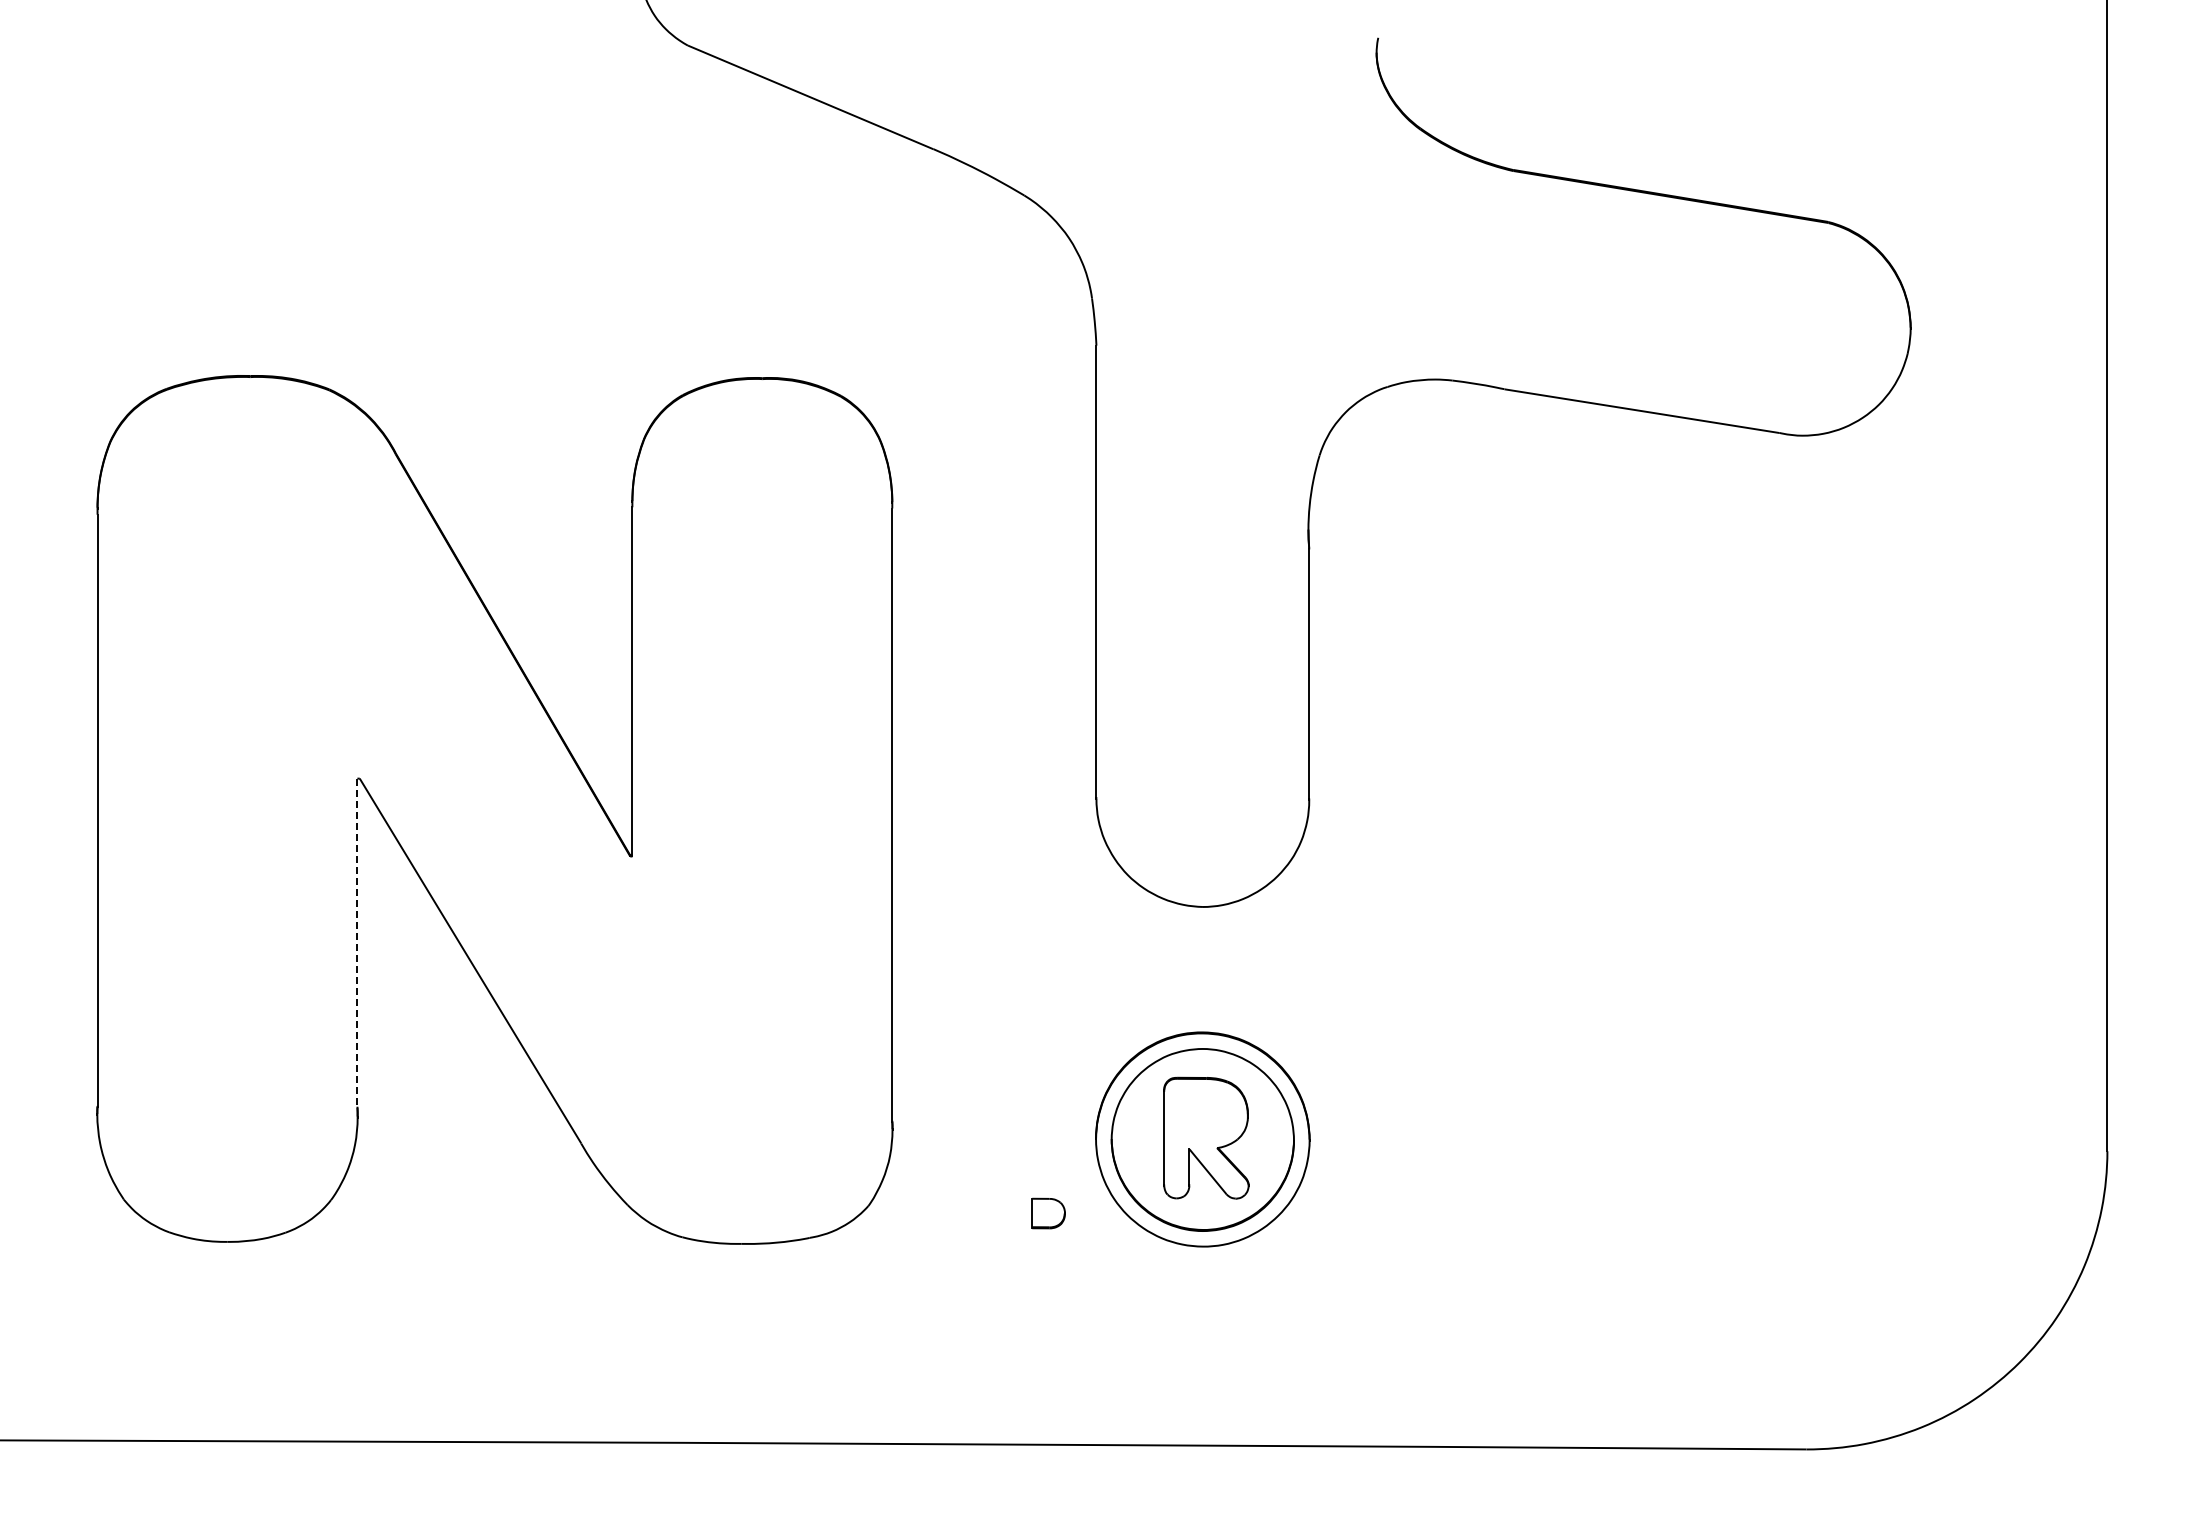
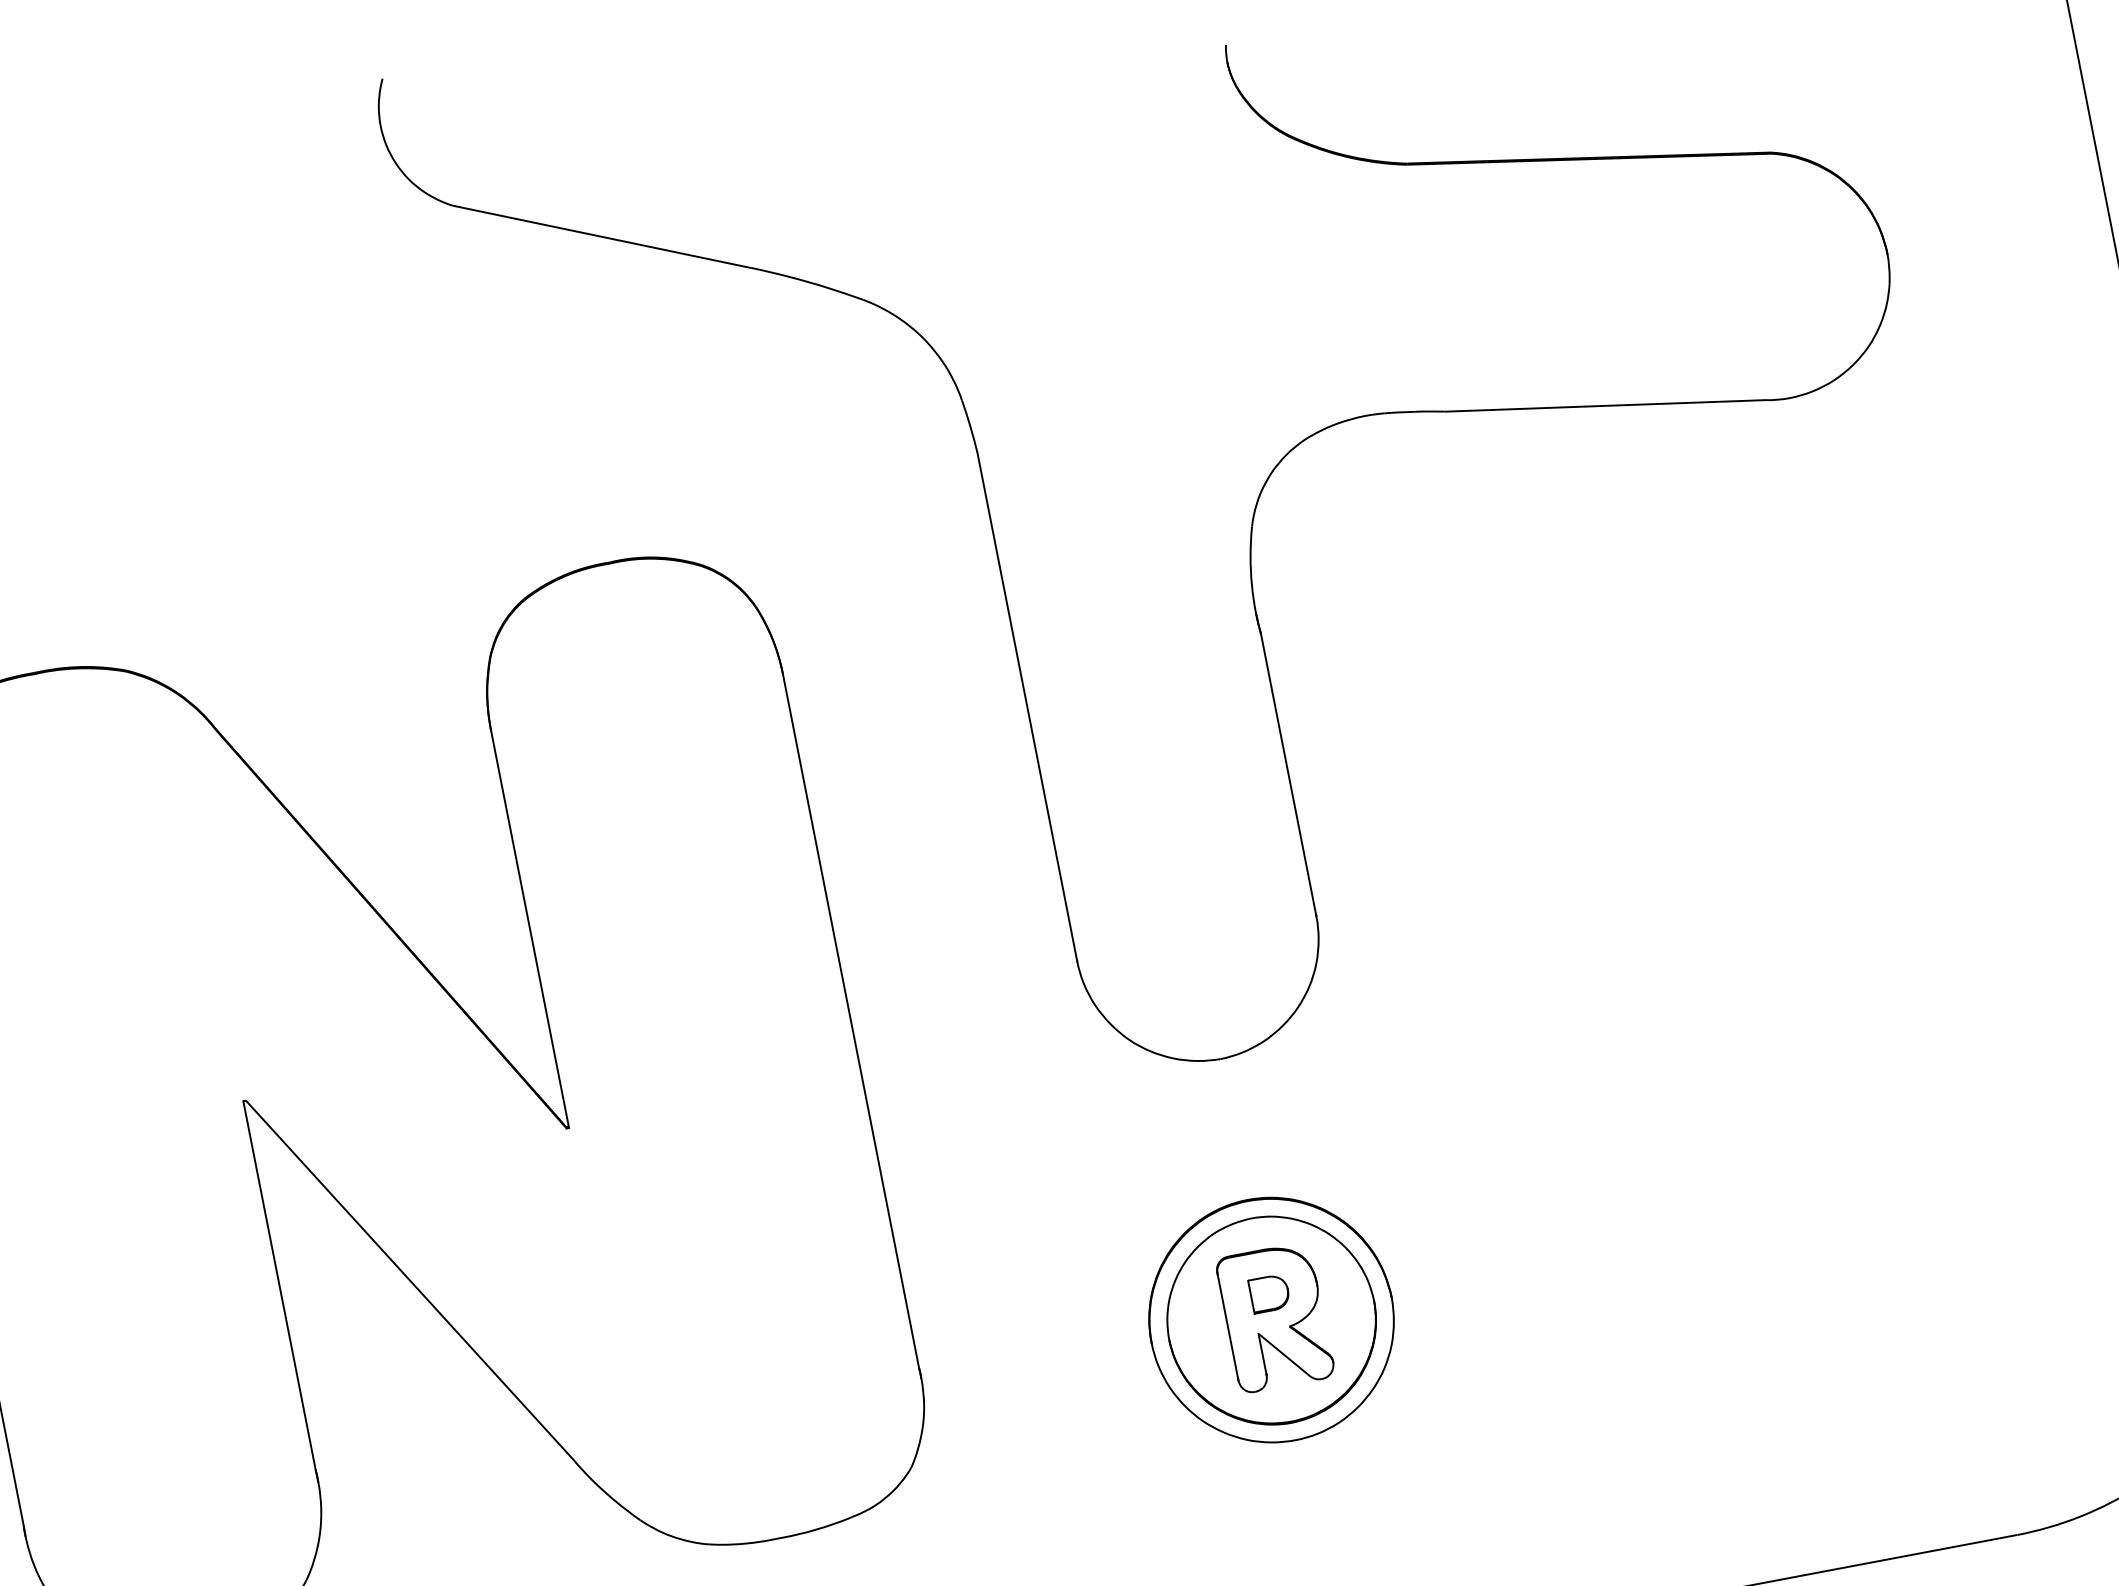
line: (357, 943) -> (279, 1286), dashed -> solid
part: (1048, 1213) -> (1269, 1293), moved

